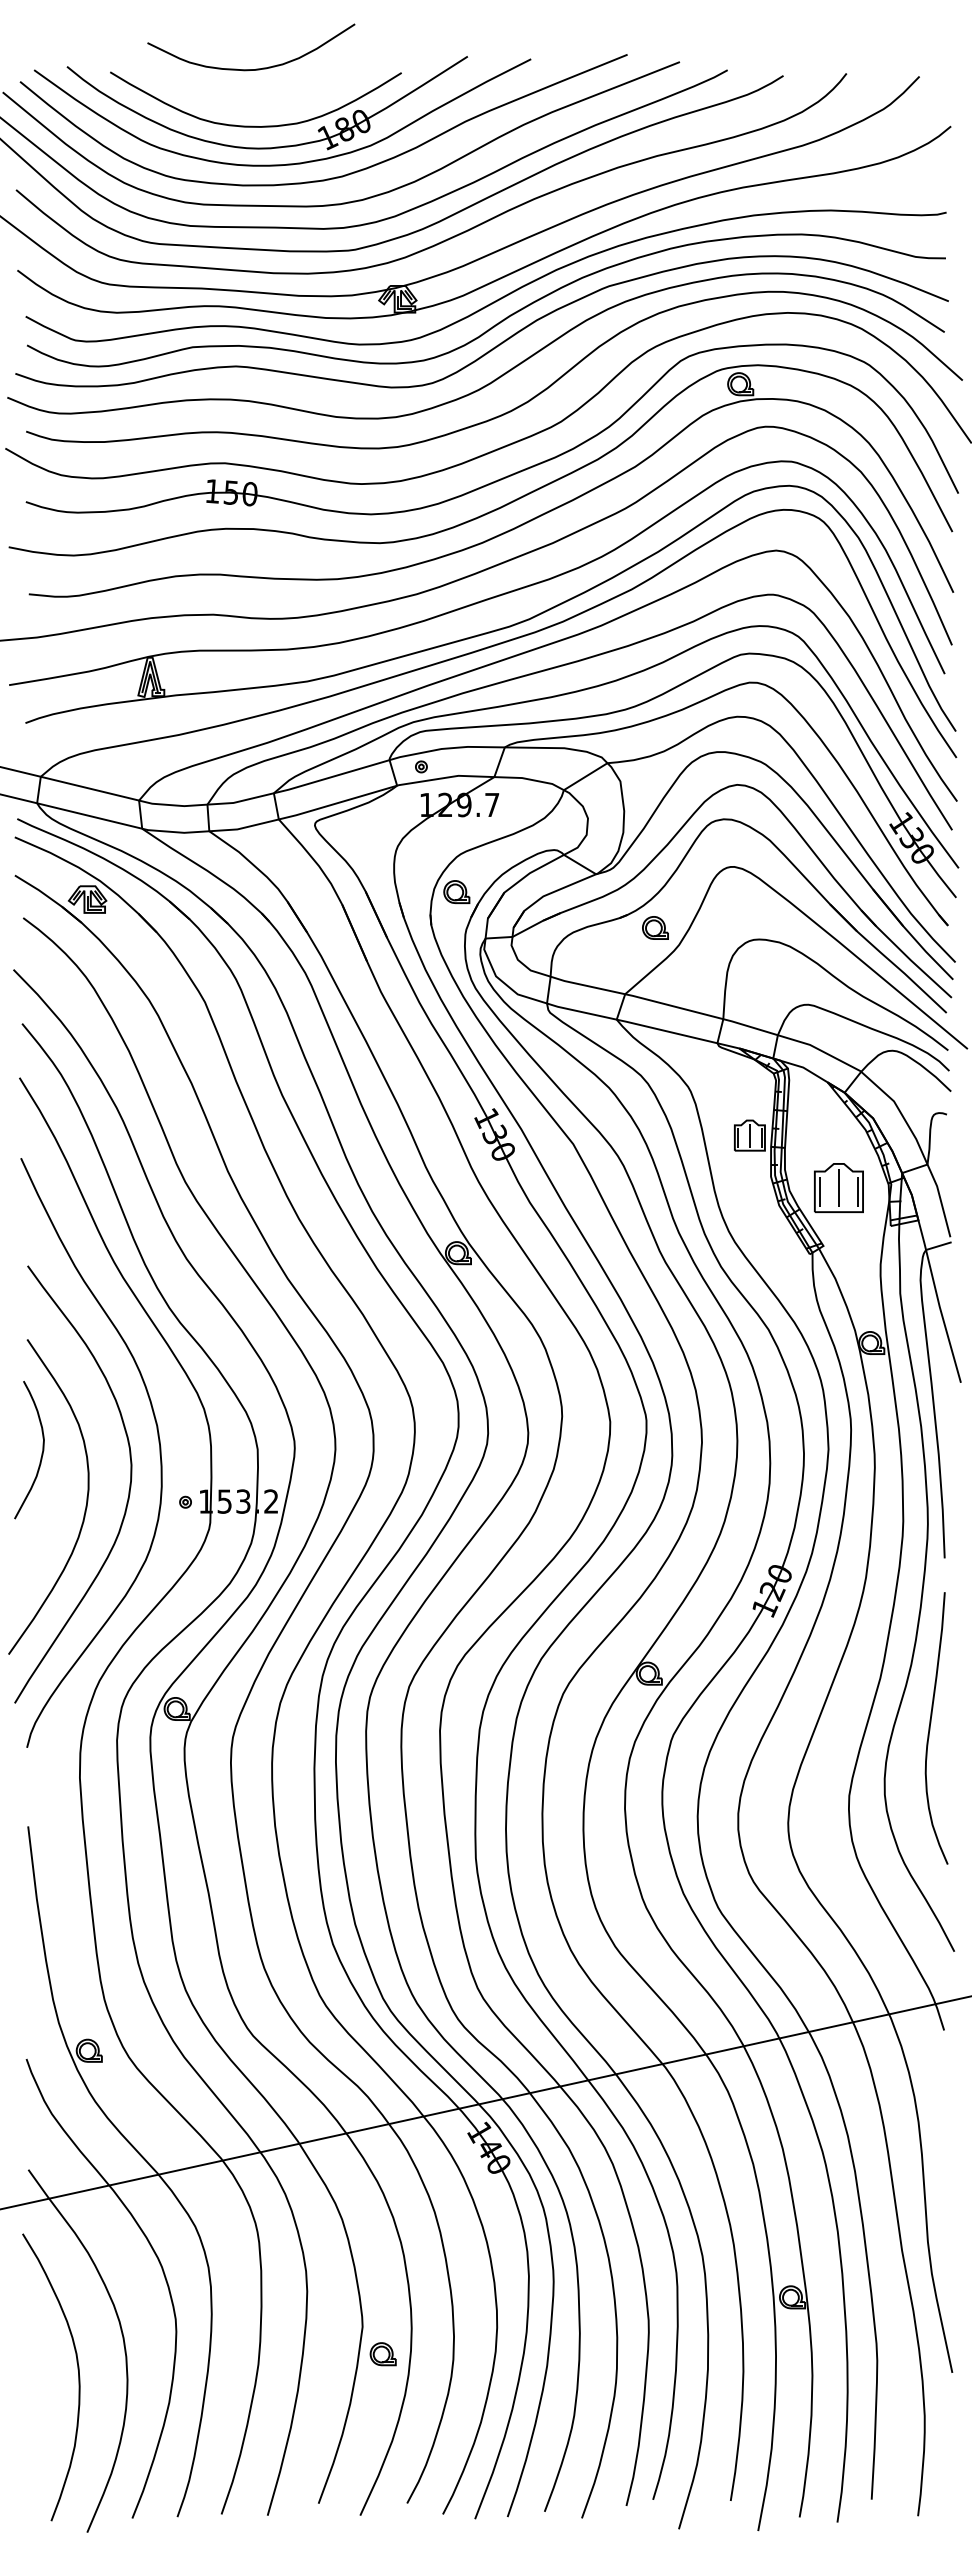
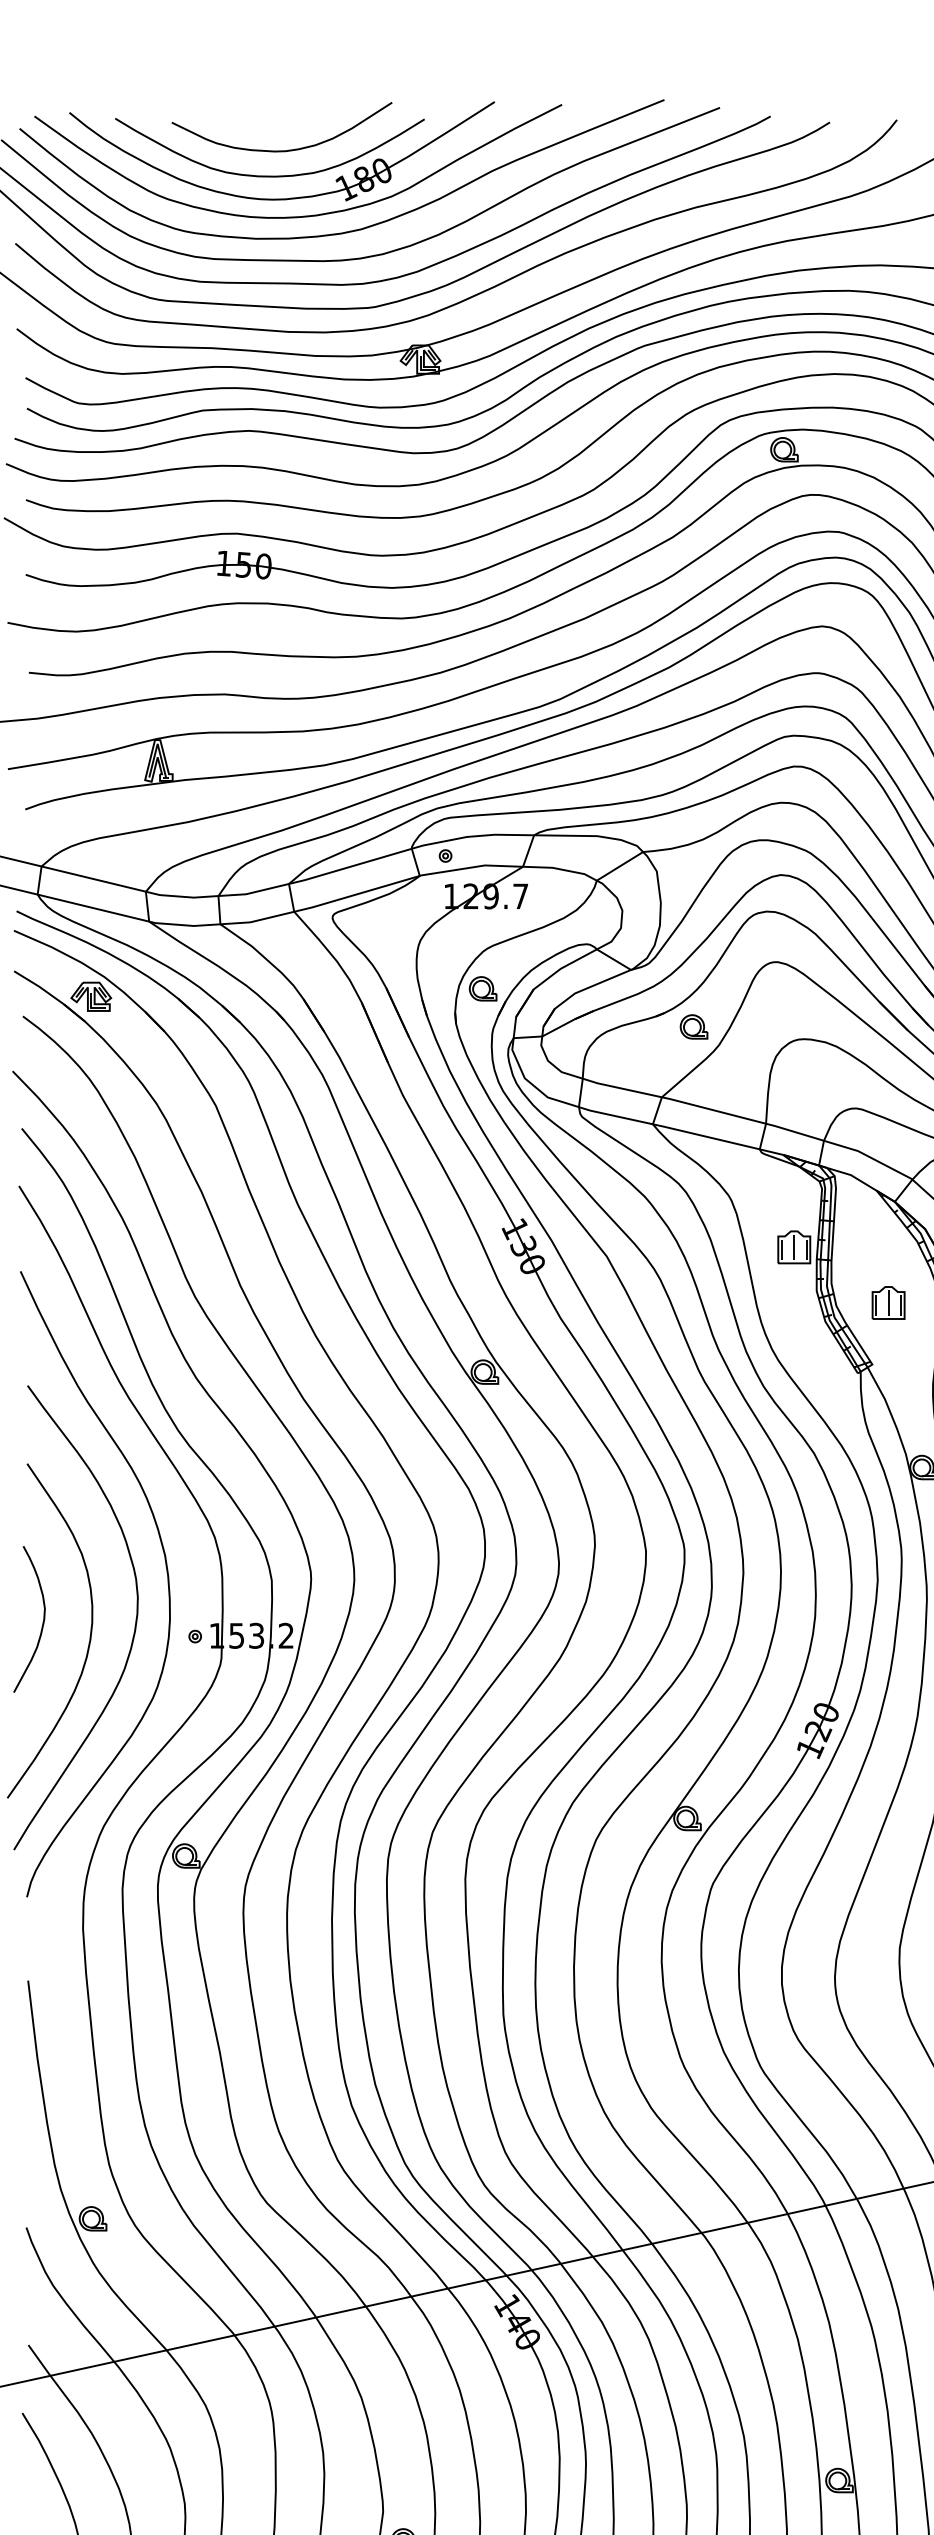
curve: (256, 68) -> (287, 149), moved
part: (838, 1187) -> (888, 1302), size x0.62
curve: (41, 1453) -> (42, 1623), moved

